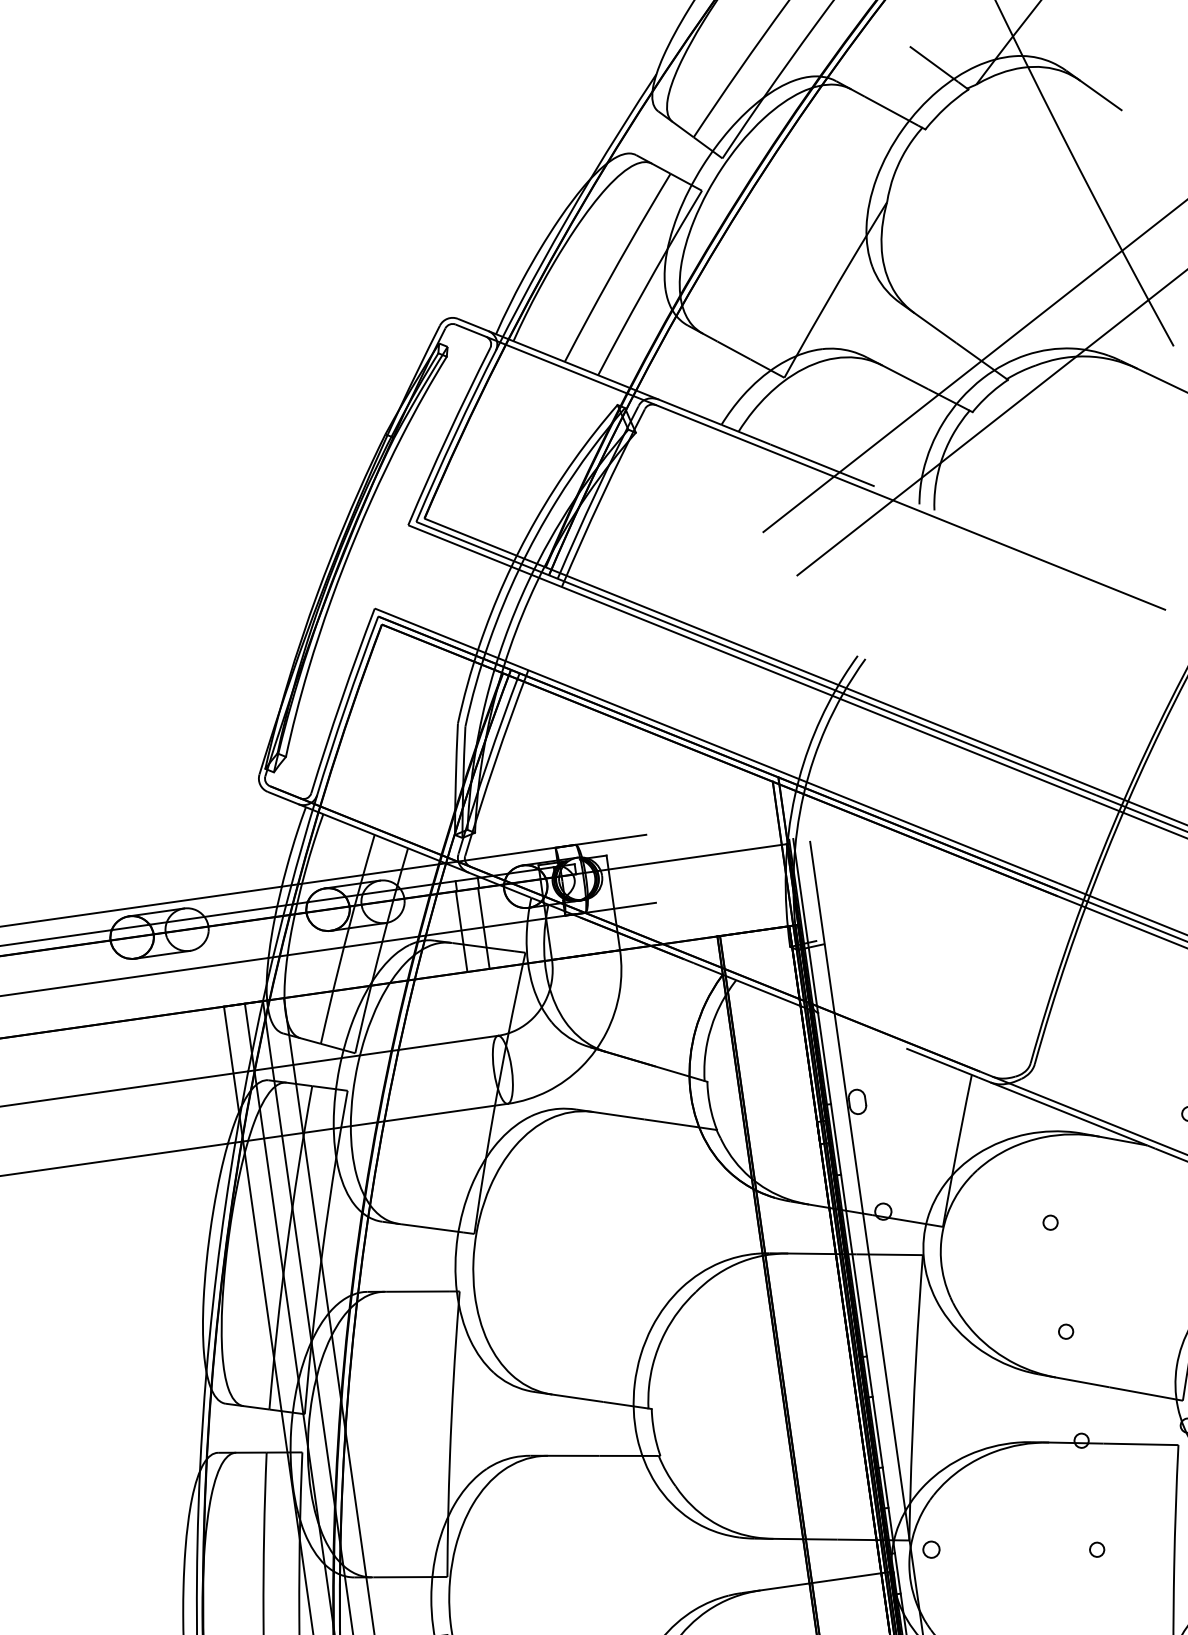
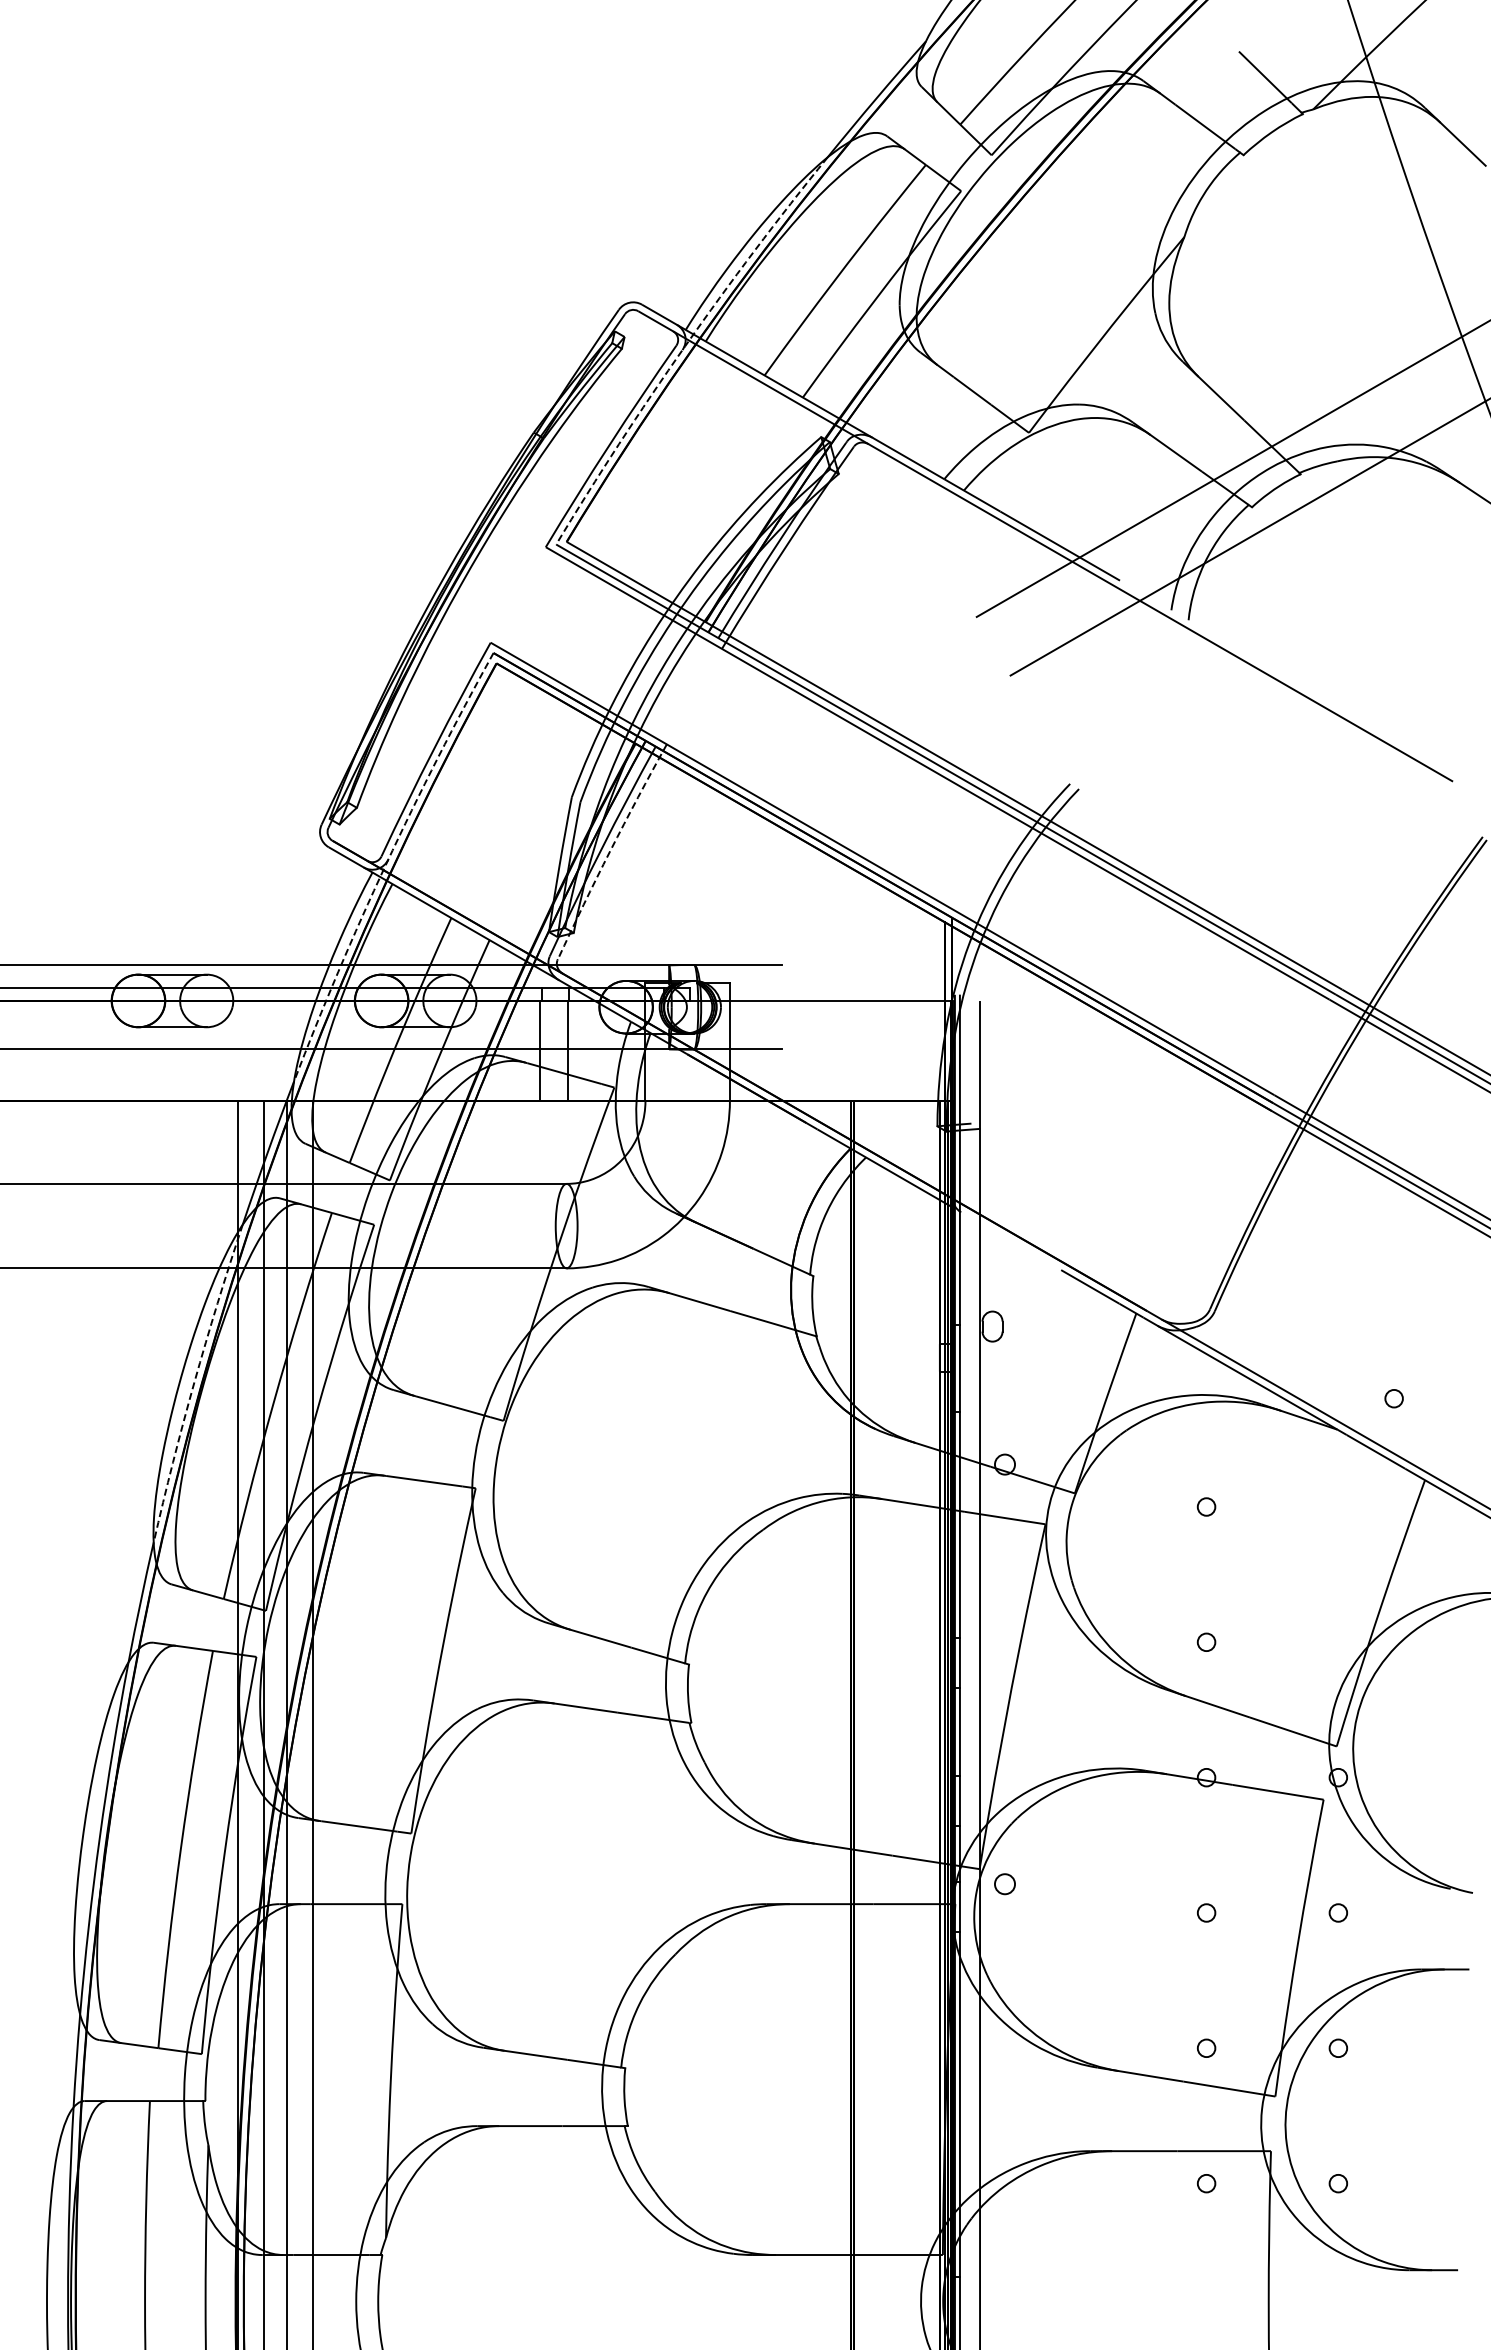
arc: (497, 347) -> (685, 346), solid -> dashed
arc: (495, 762) -> (610, 850), solid -> dashed
arc: (316, 798) -> (386, 863), solid -> dashed
arc: (221, 1238) -> (194, 1382), solid -> dashed

